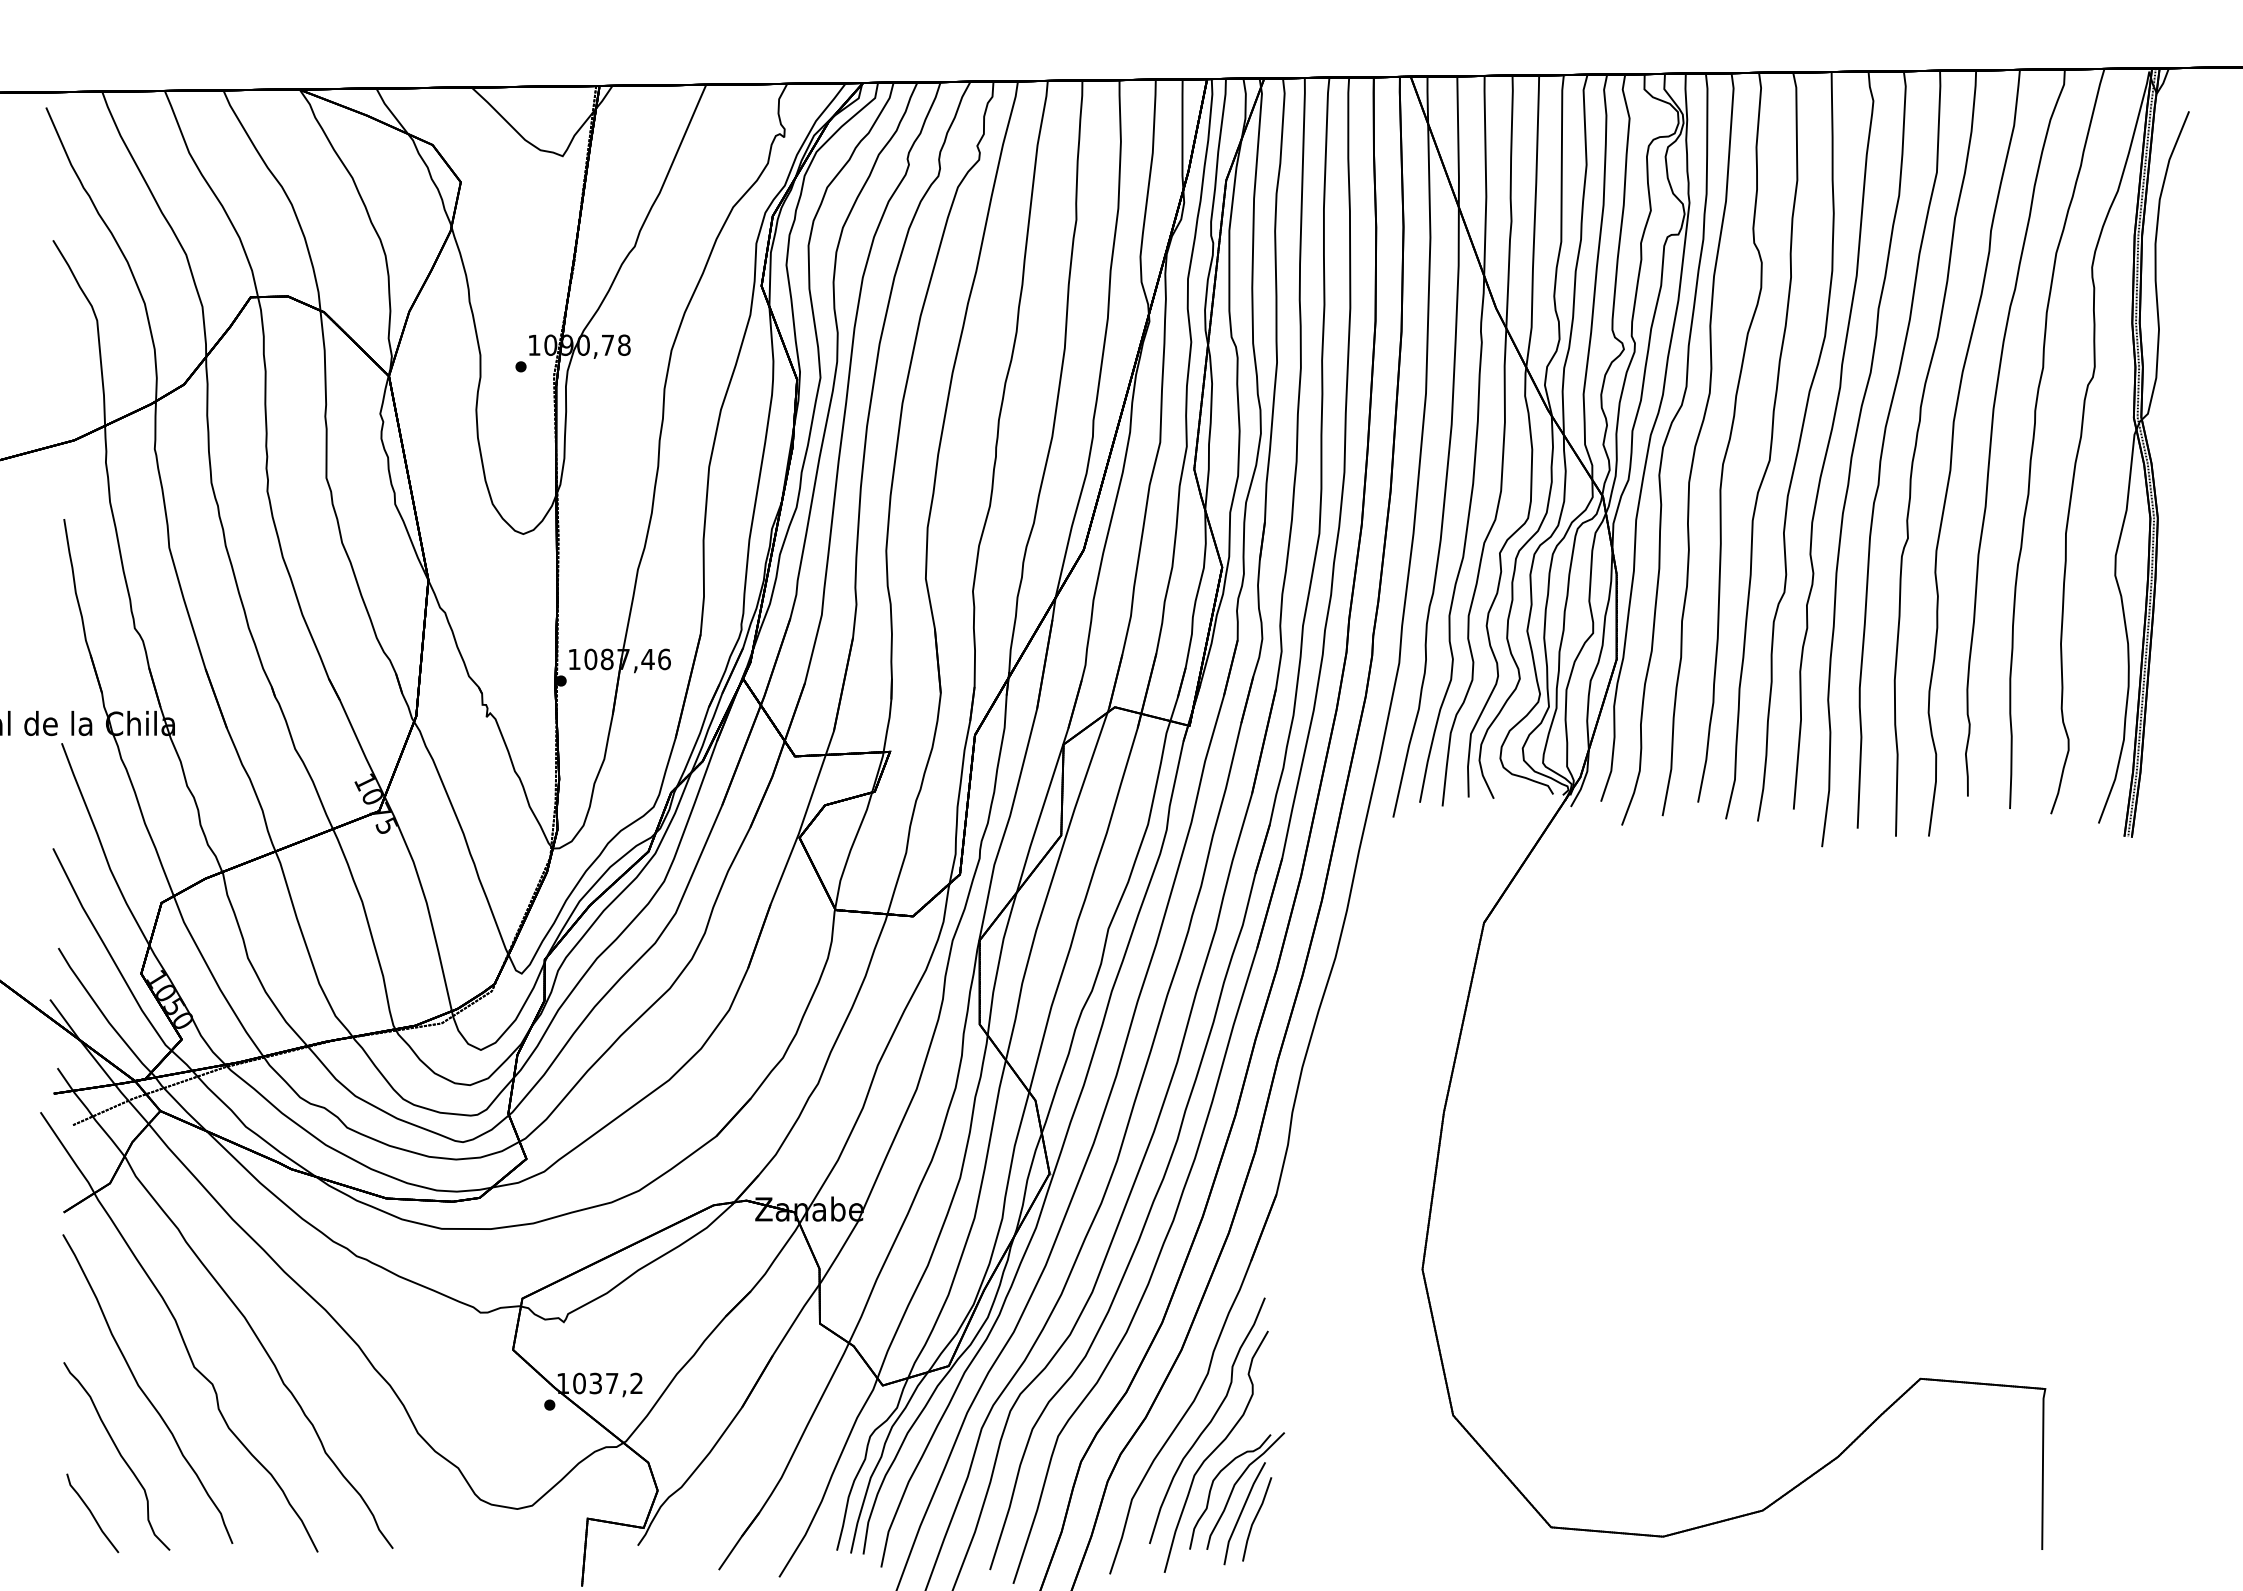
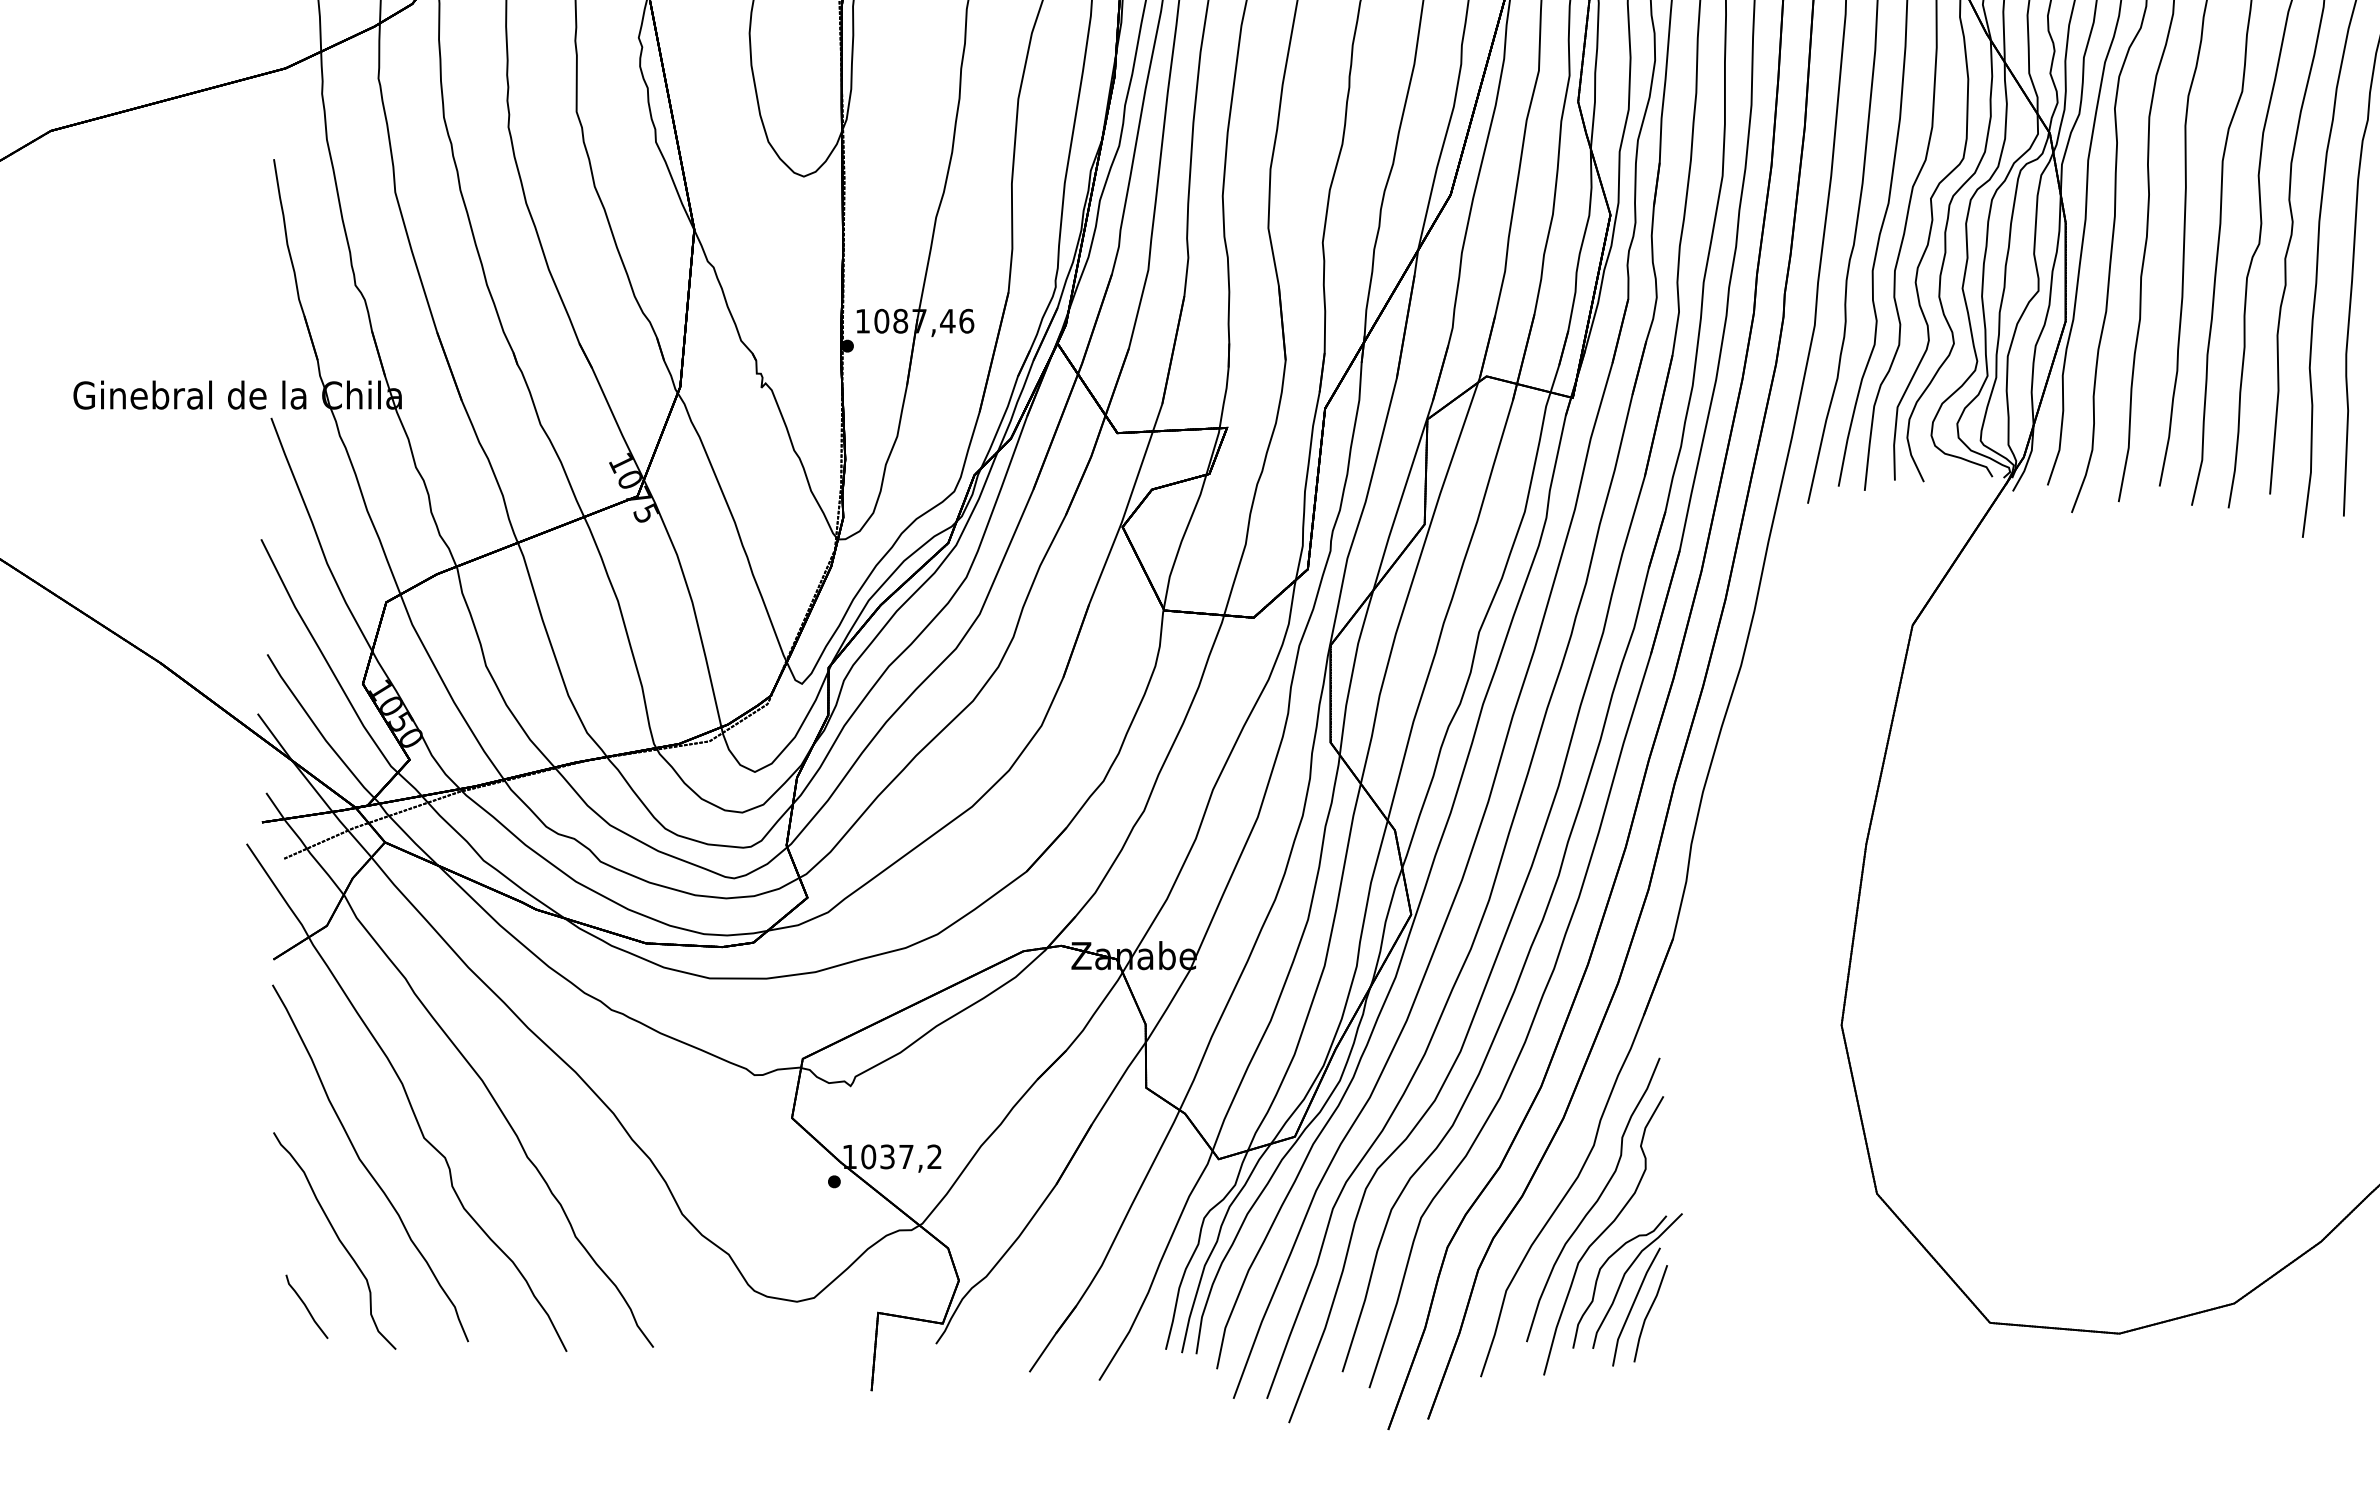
part: (92, 1513) -> (306, 1306), size x0.7

